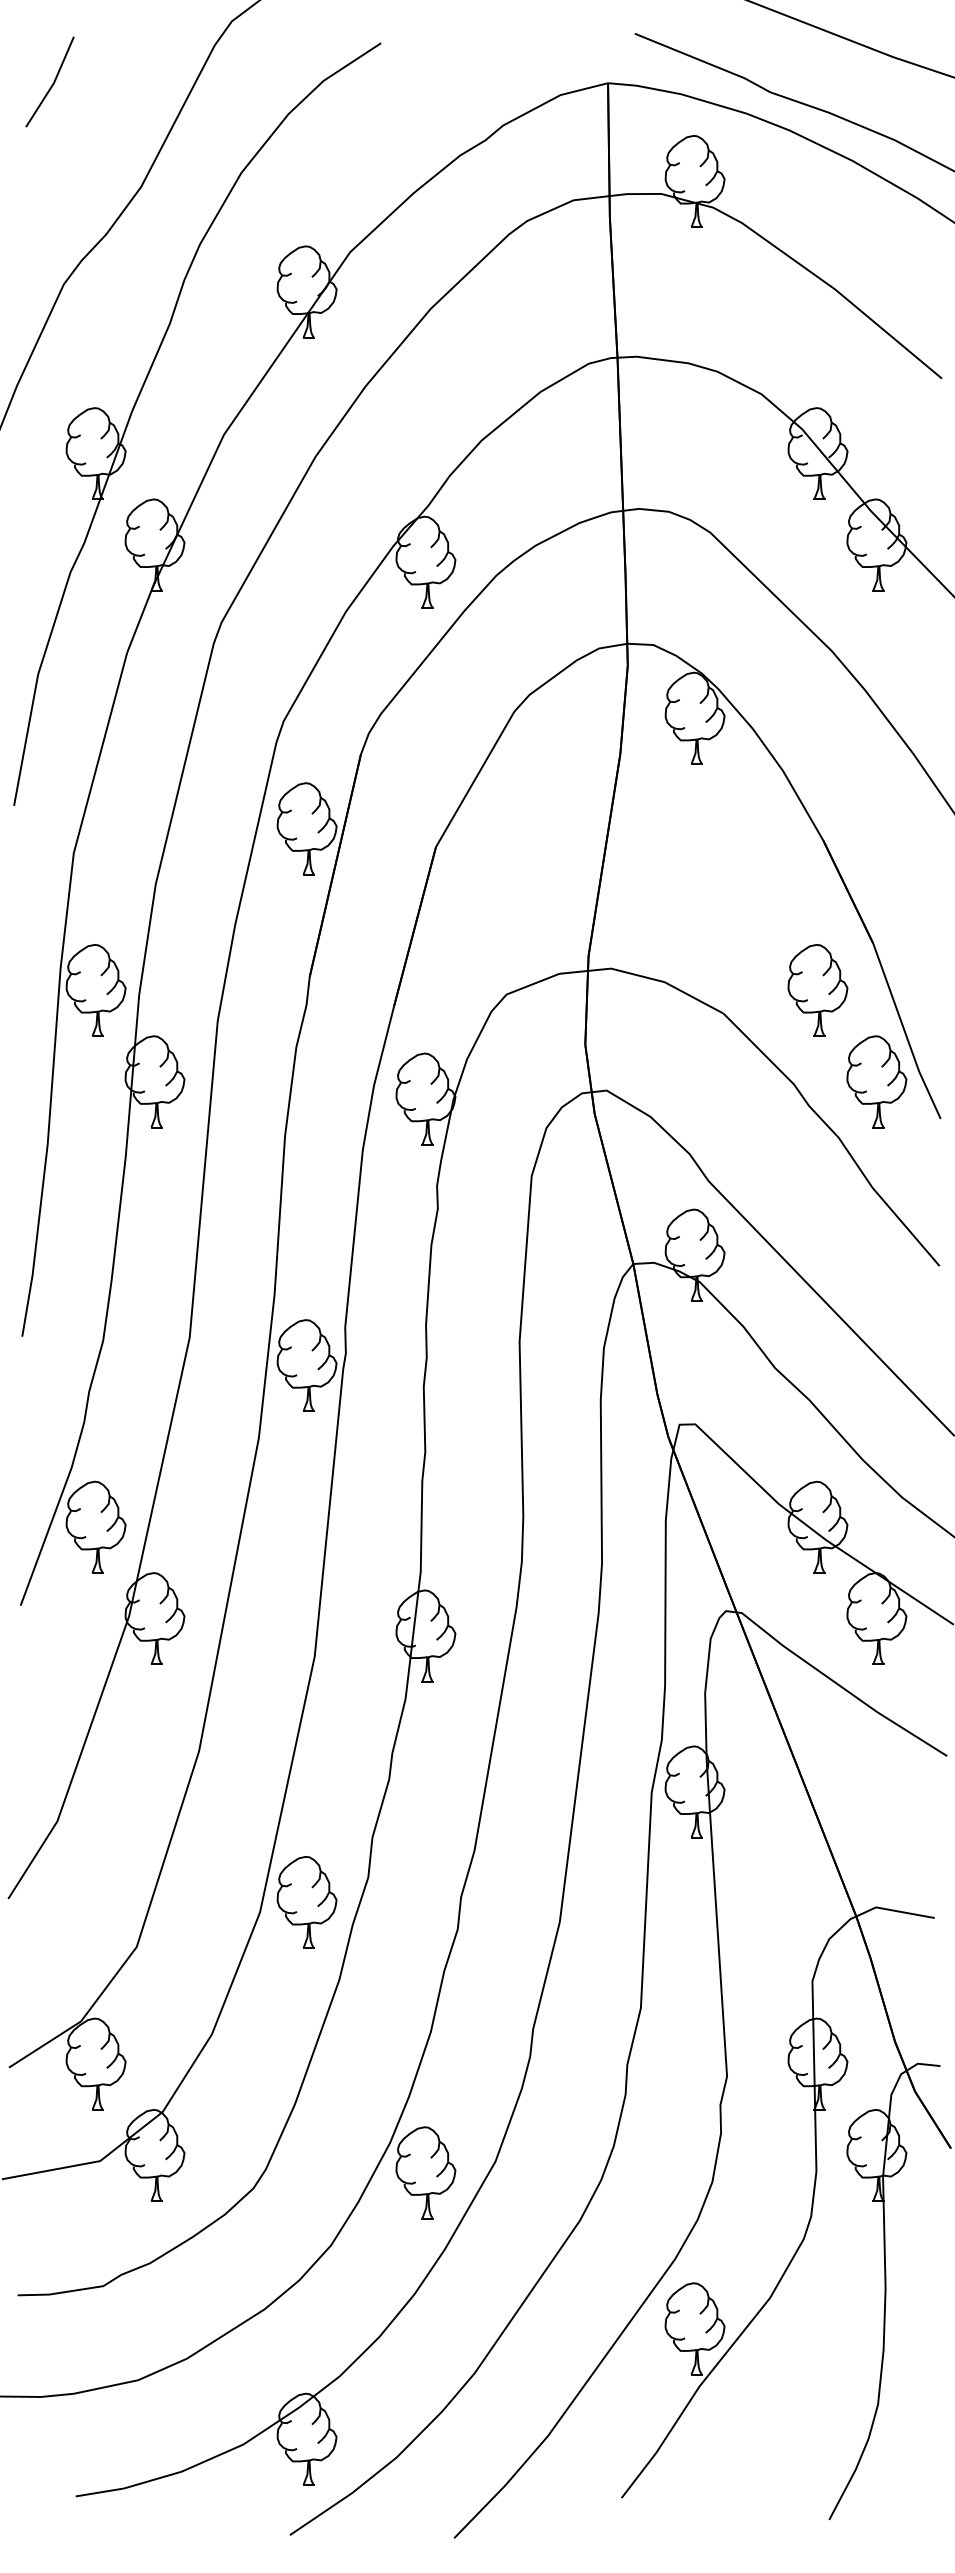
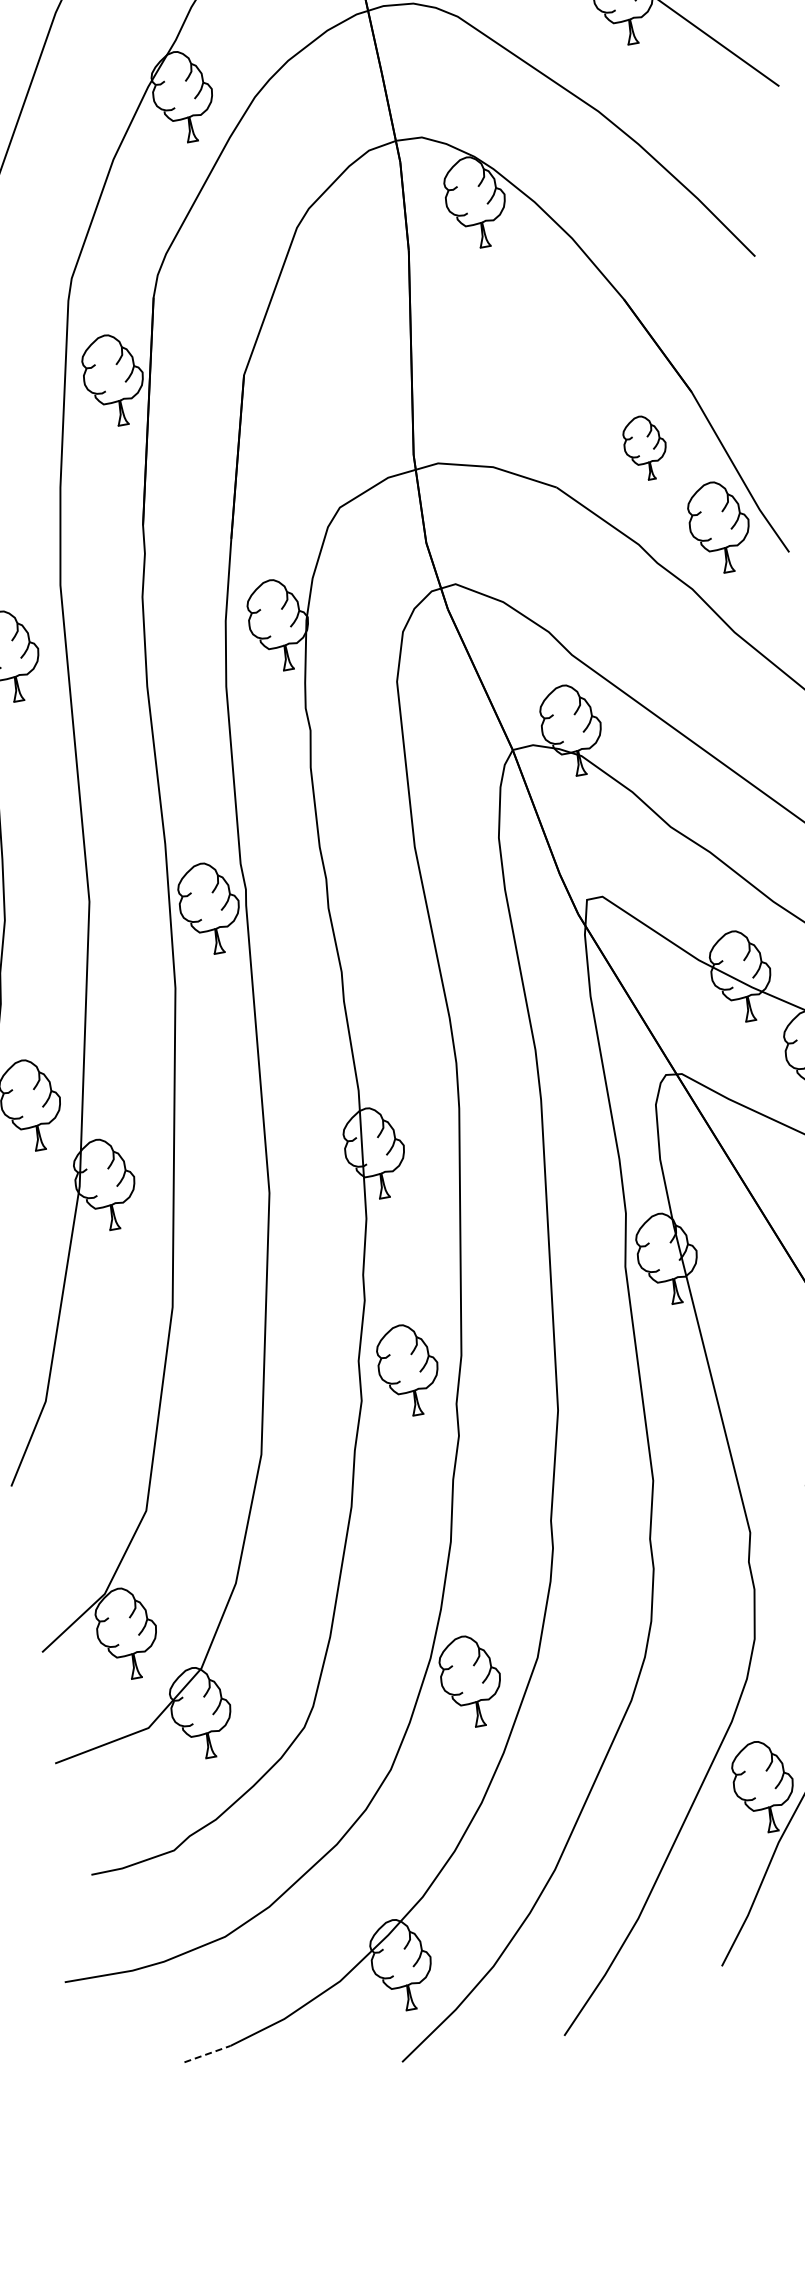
part: (817, 990) -> (645, 448), size x0.7
part: (306, 1902) -> (408, 1370), moved
line: (100, 2492) -> (208, 2054), solid -> dashed

